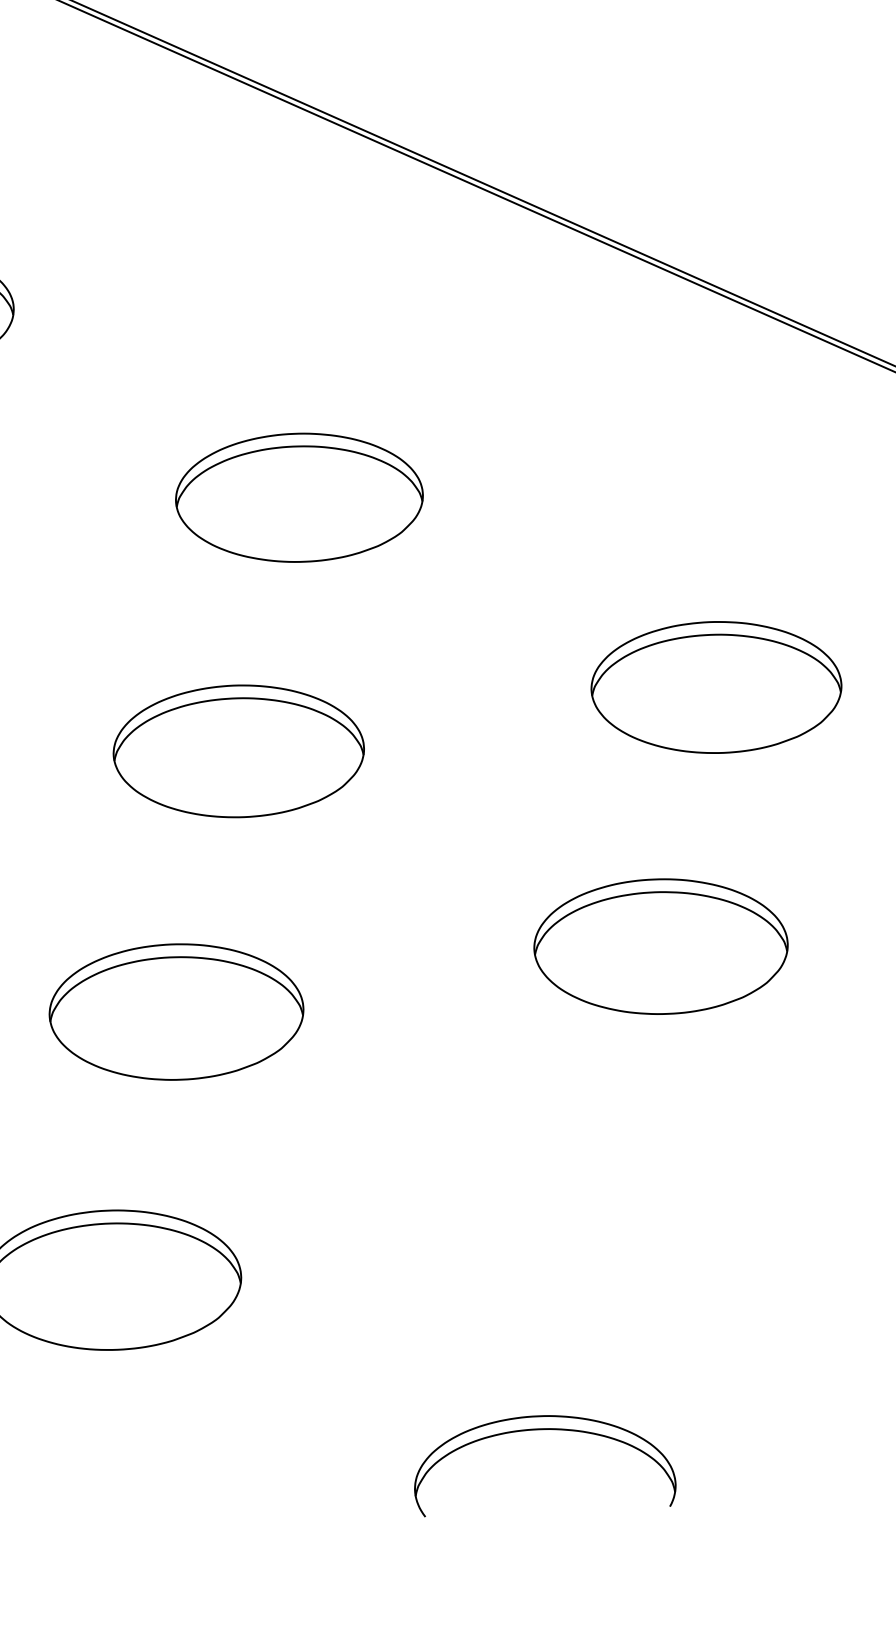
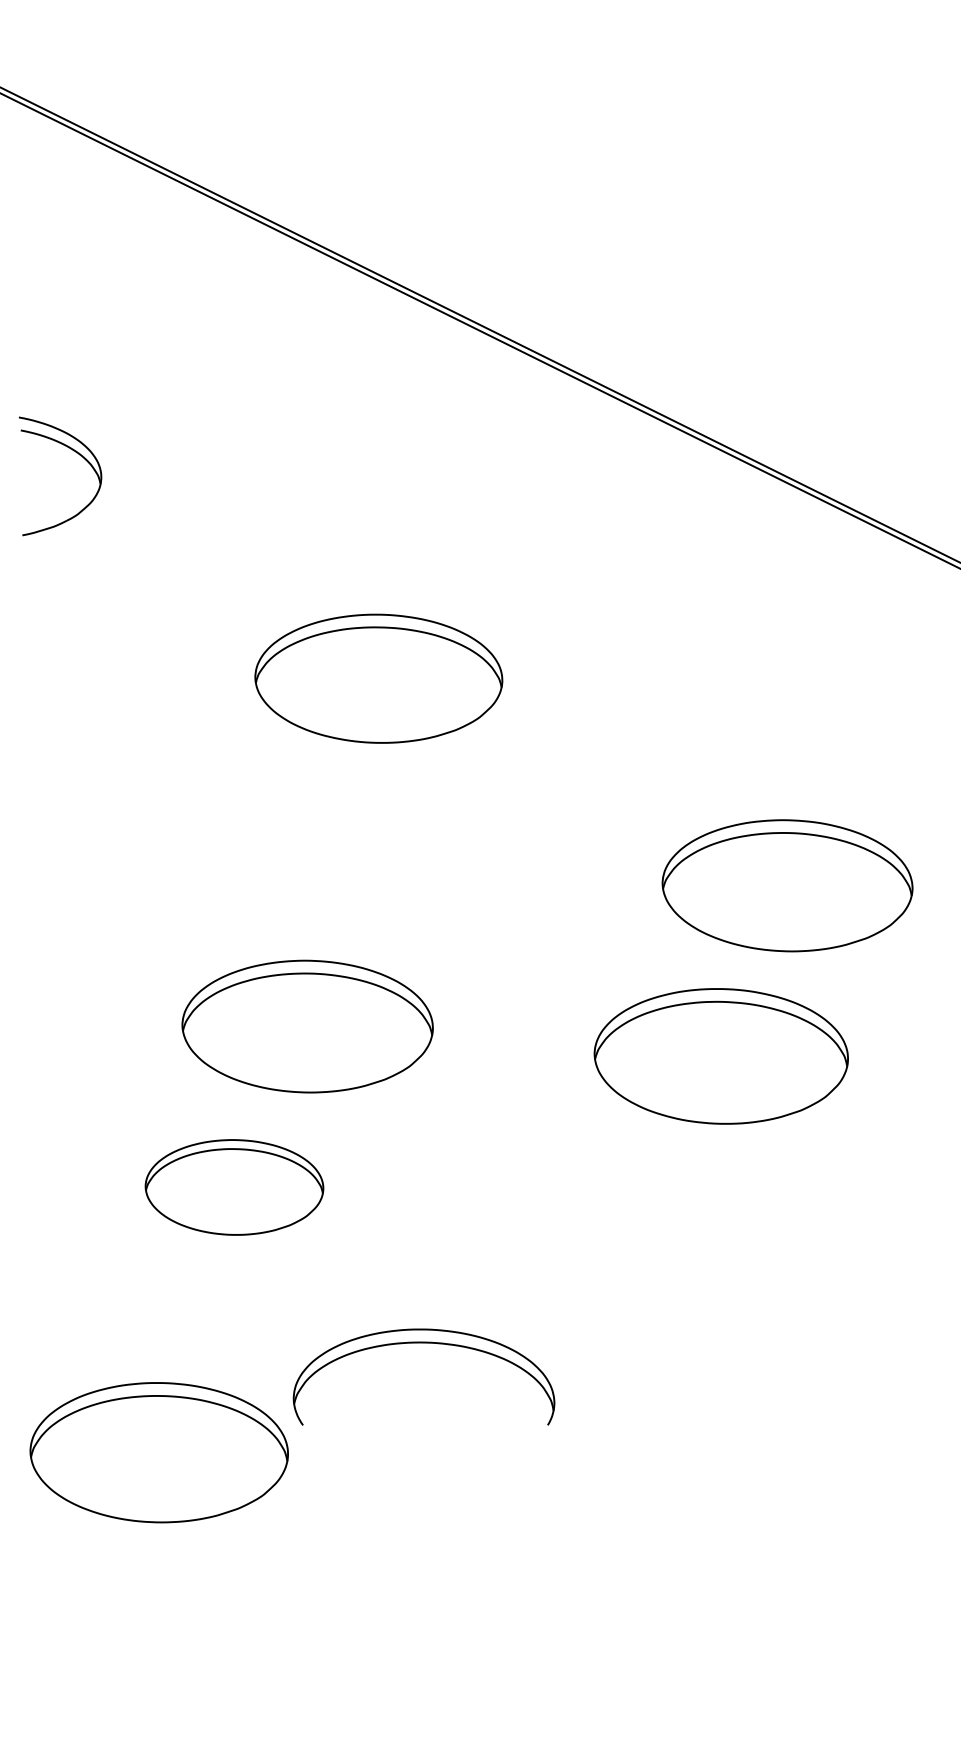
part: (238, 751) -> (307, 1026), moved
part: (660, 946) -> (720, 1056), moved
part: (176, 1012) -> (234, 1187), size x0.7
part: (542, 1430) -> (423, 1343), moved

